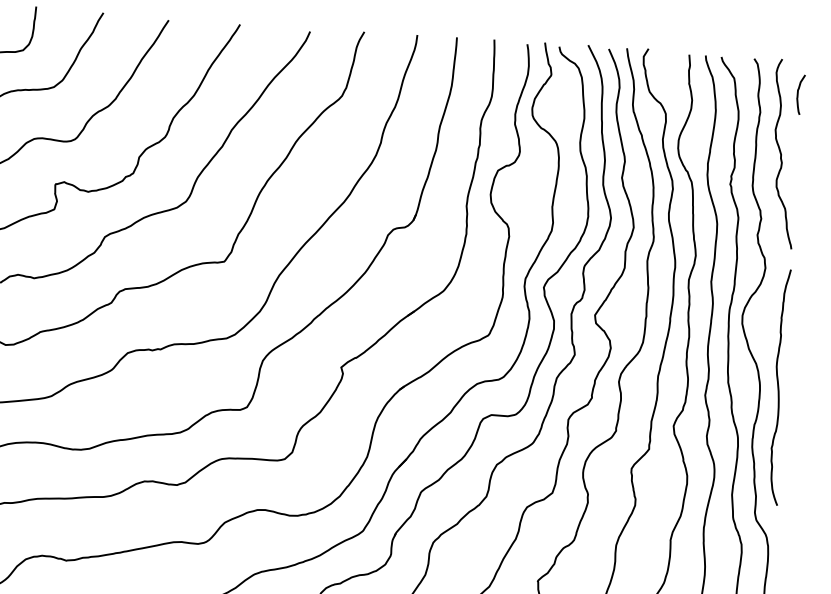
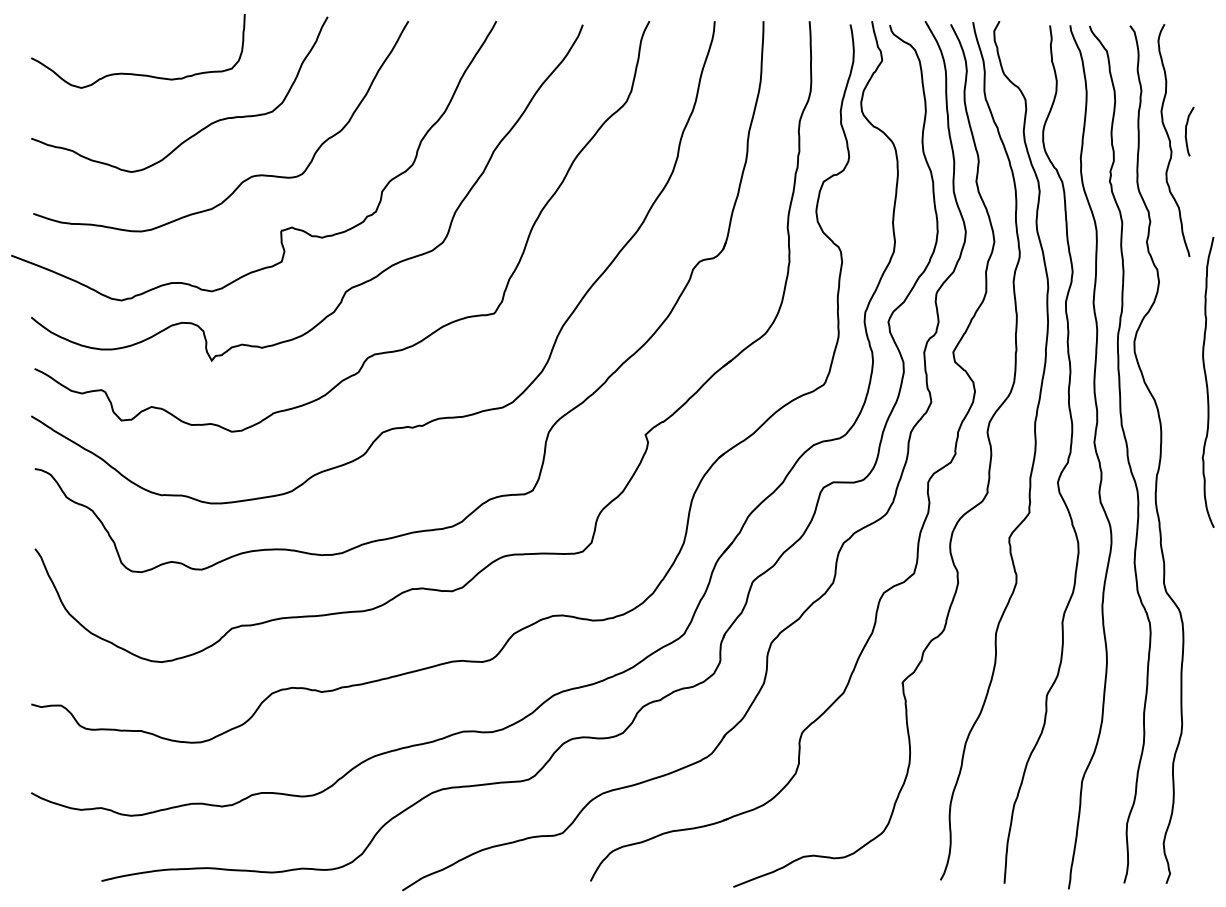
curve: (798, 94) -> (1186, 131), moved
curve: (779, 387) -> (1207, 382), moved

